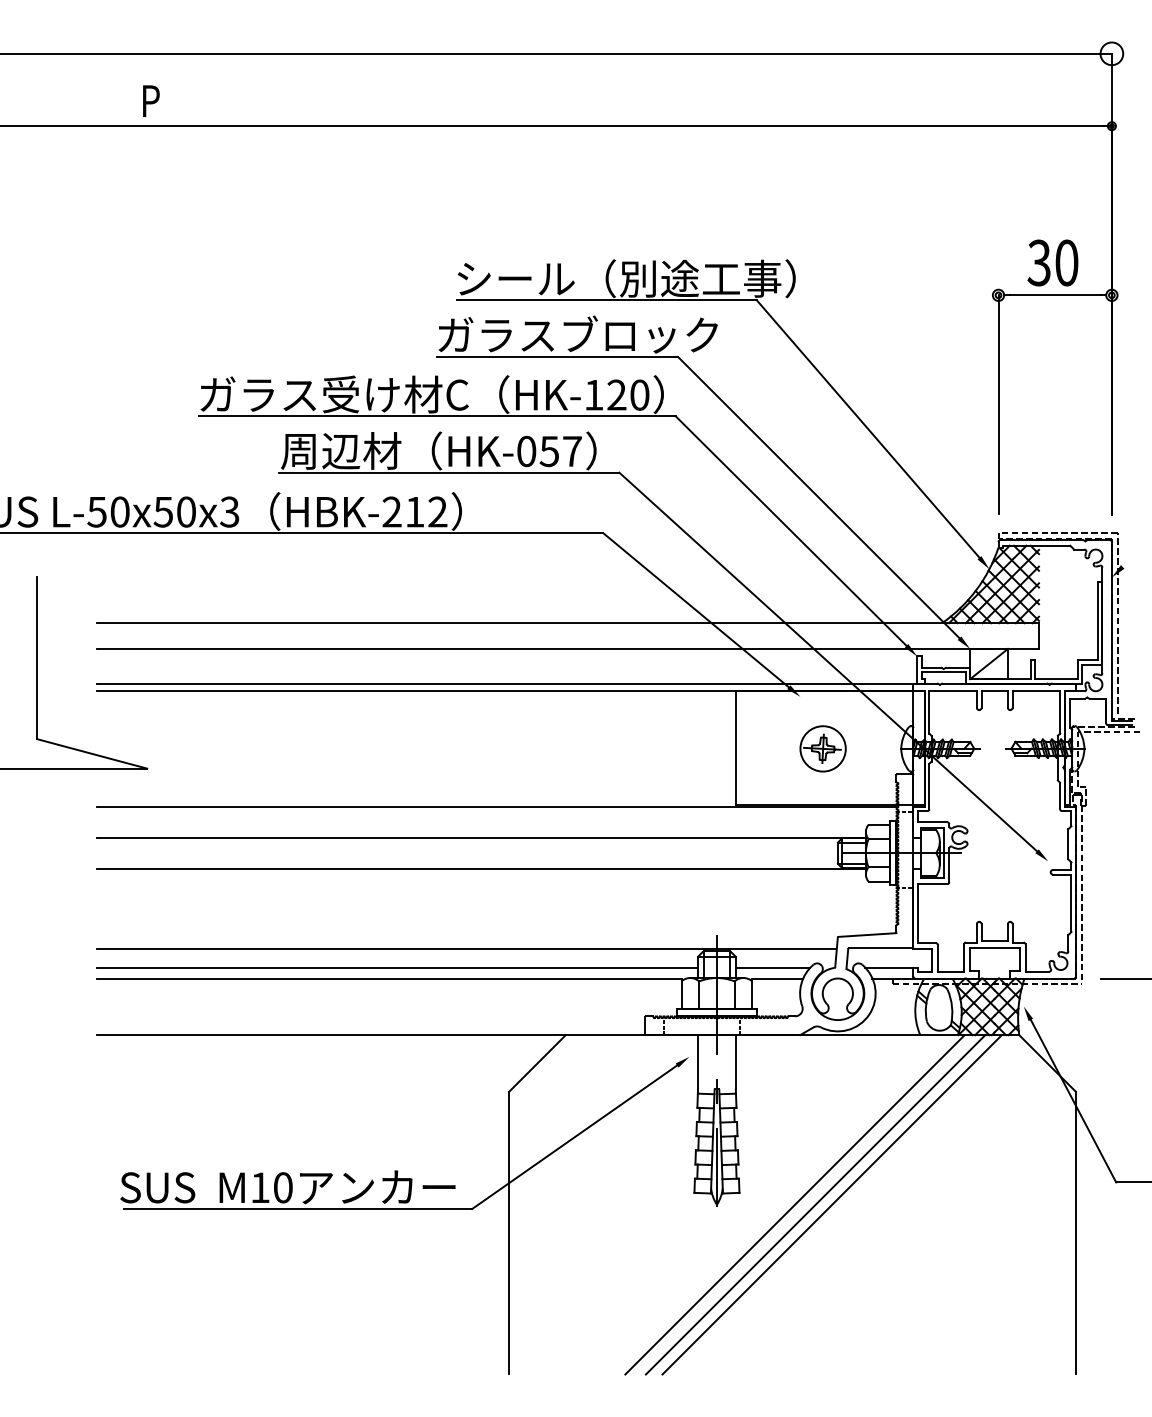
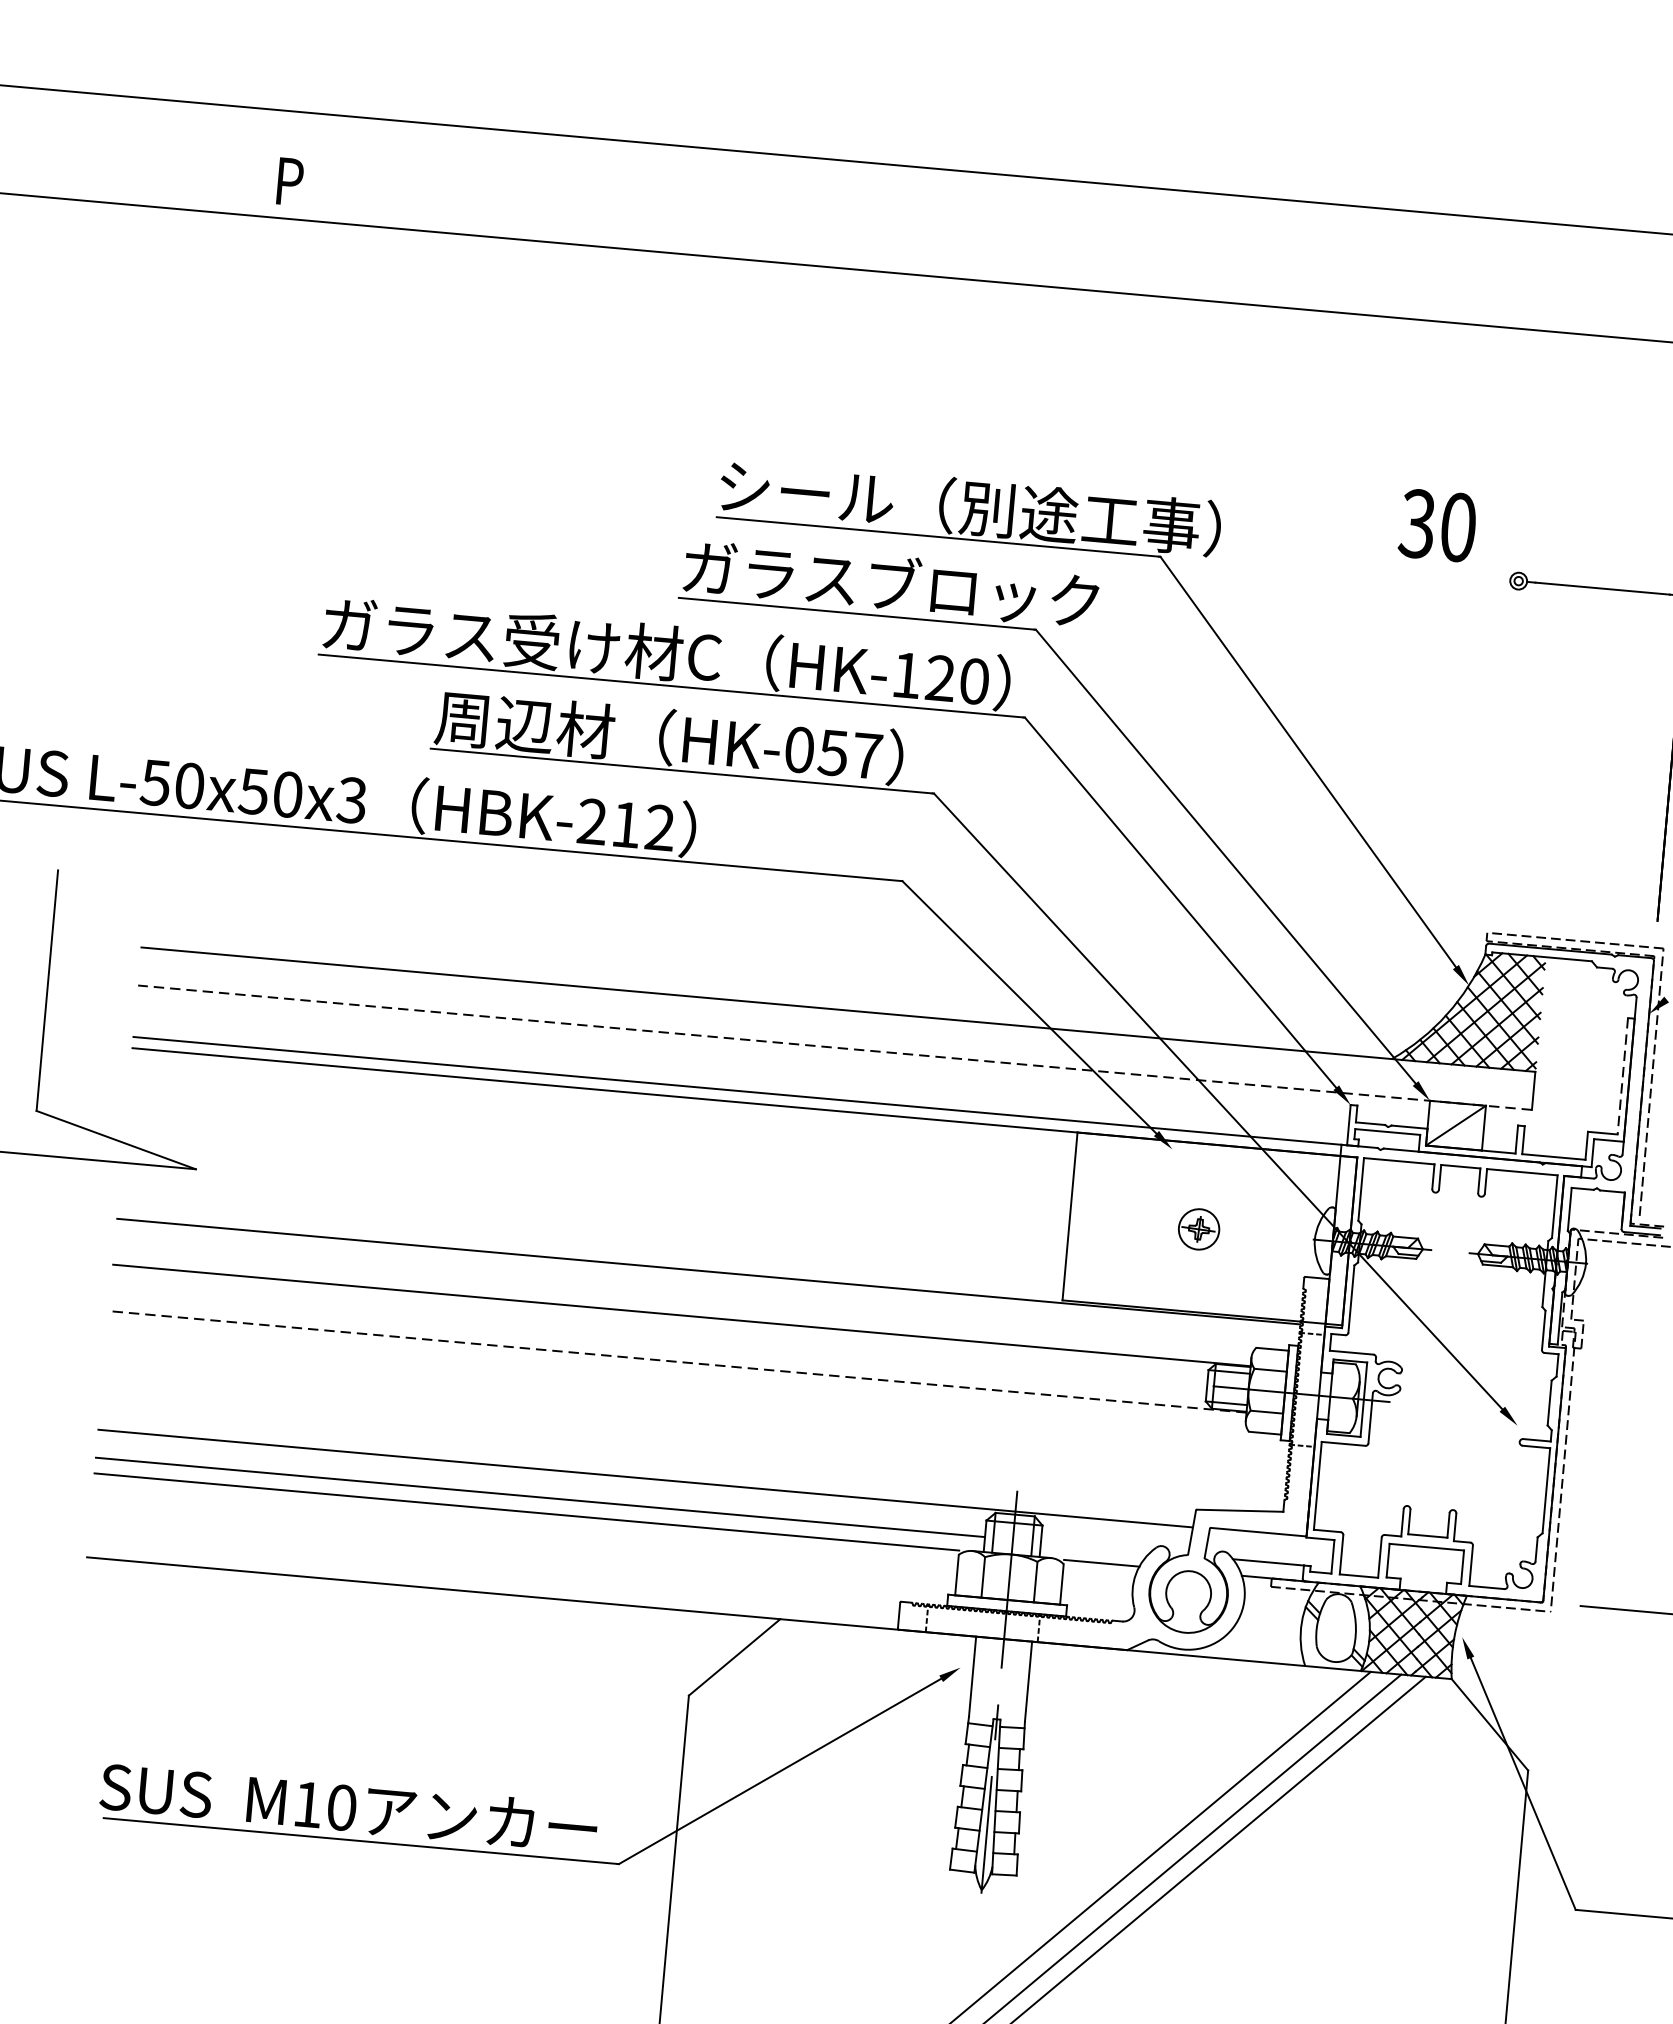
text: (1052, 262) -> (1437, 524), moved
line: (998, 404) -> (1504, 742), removed
line: (1097, 621) -> (1622, 1077), solid -> dashed
line: (568, 648) -> (835, 1047), solid -> dashed
part: (822, 748) -> (1198, 1228), size x0.6
line: (481, 868) -> (677, 1361), solid -> dashed
line: (772, 967) -> (1095, 1546), removed

